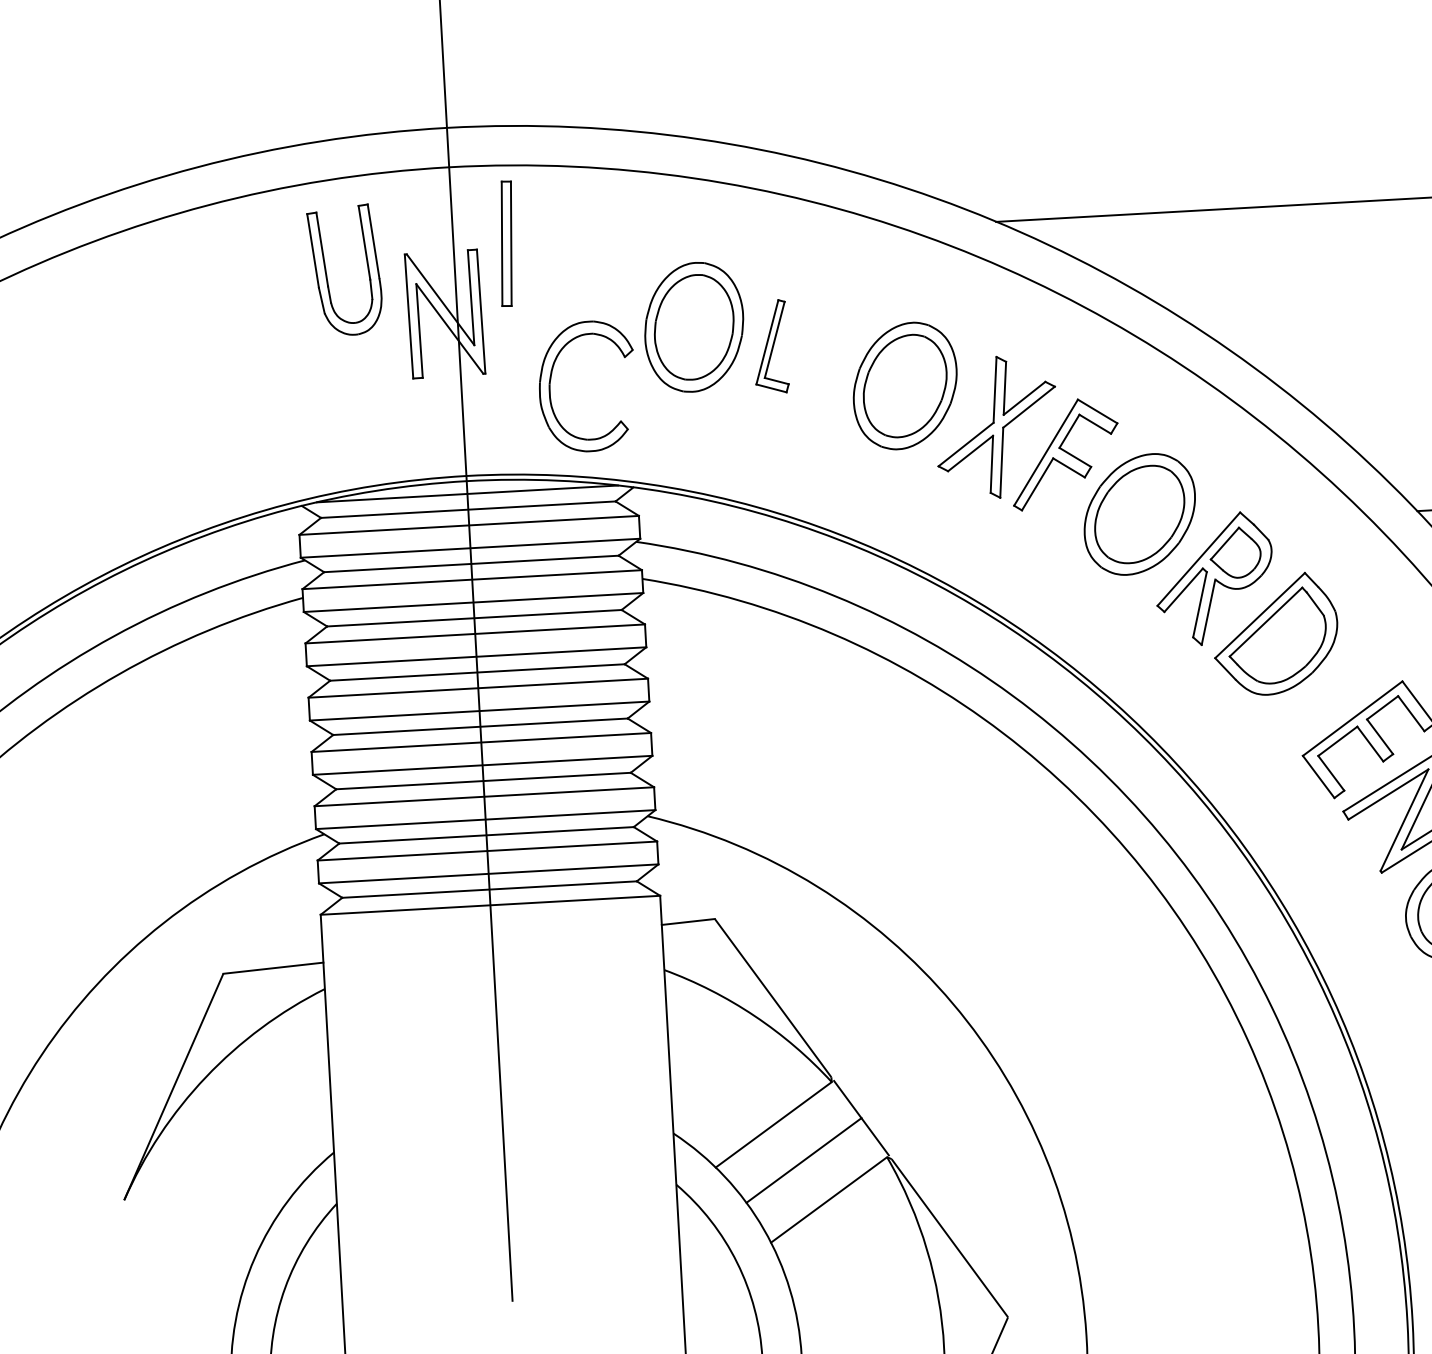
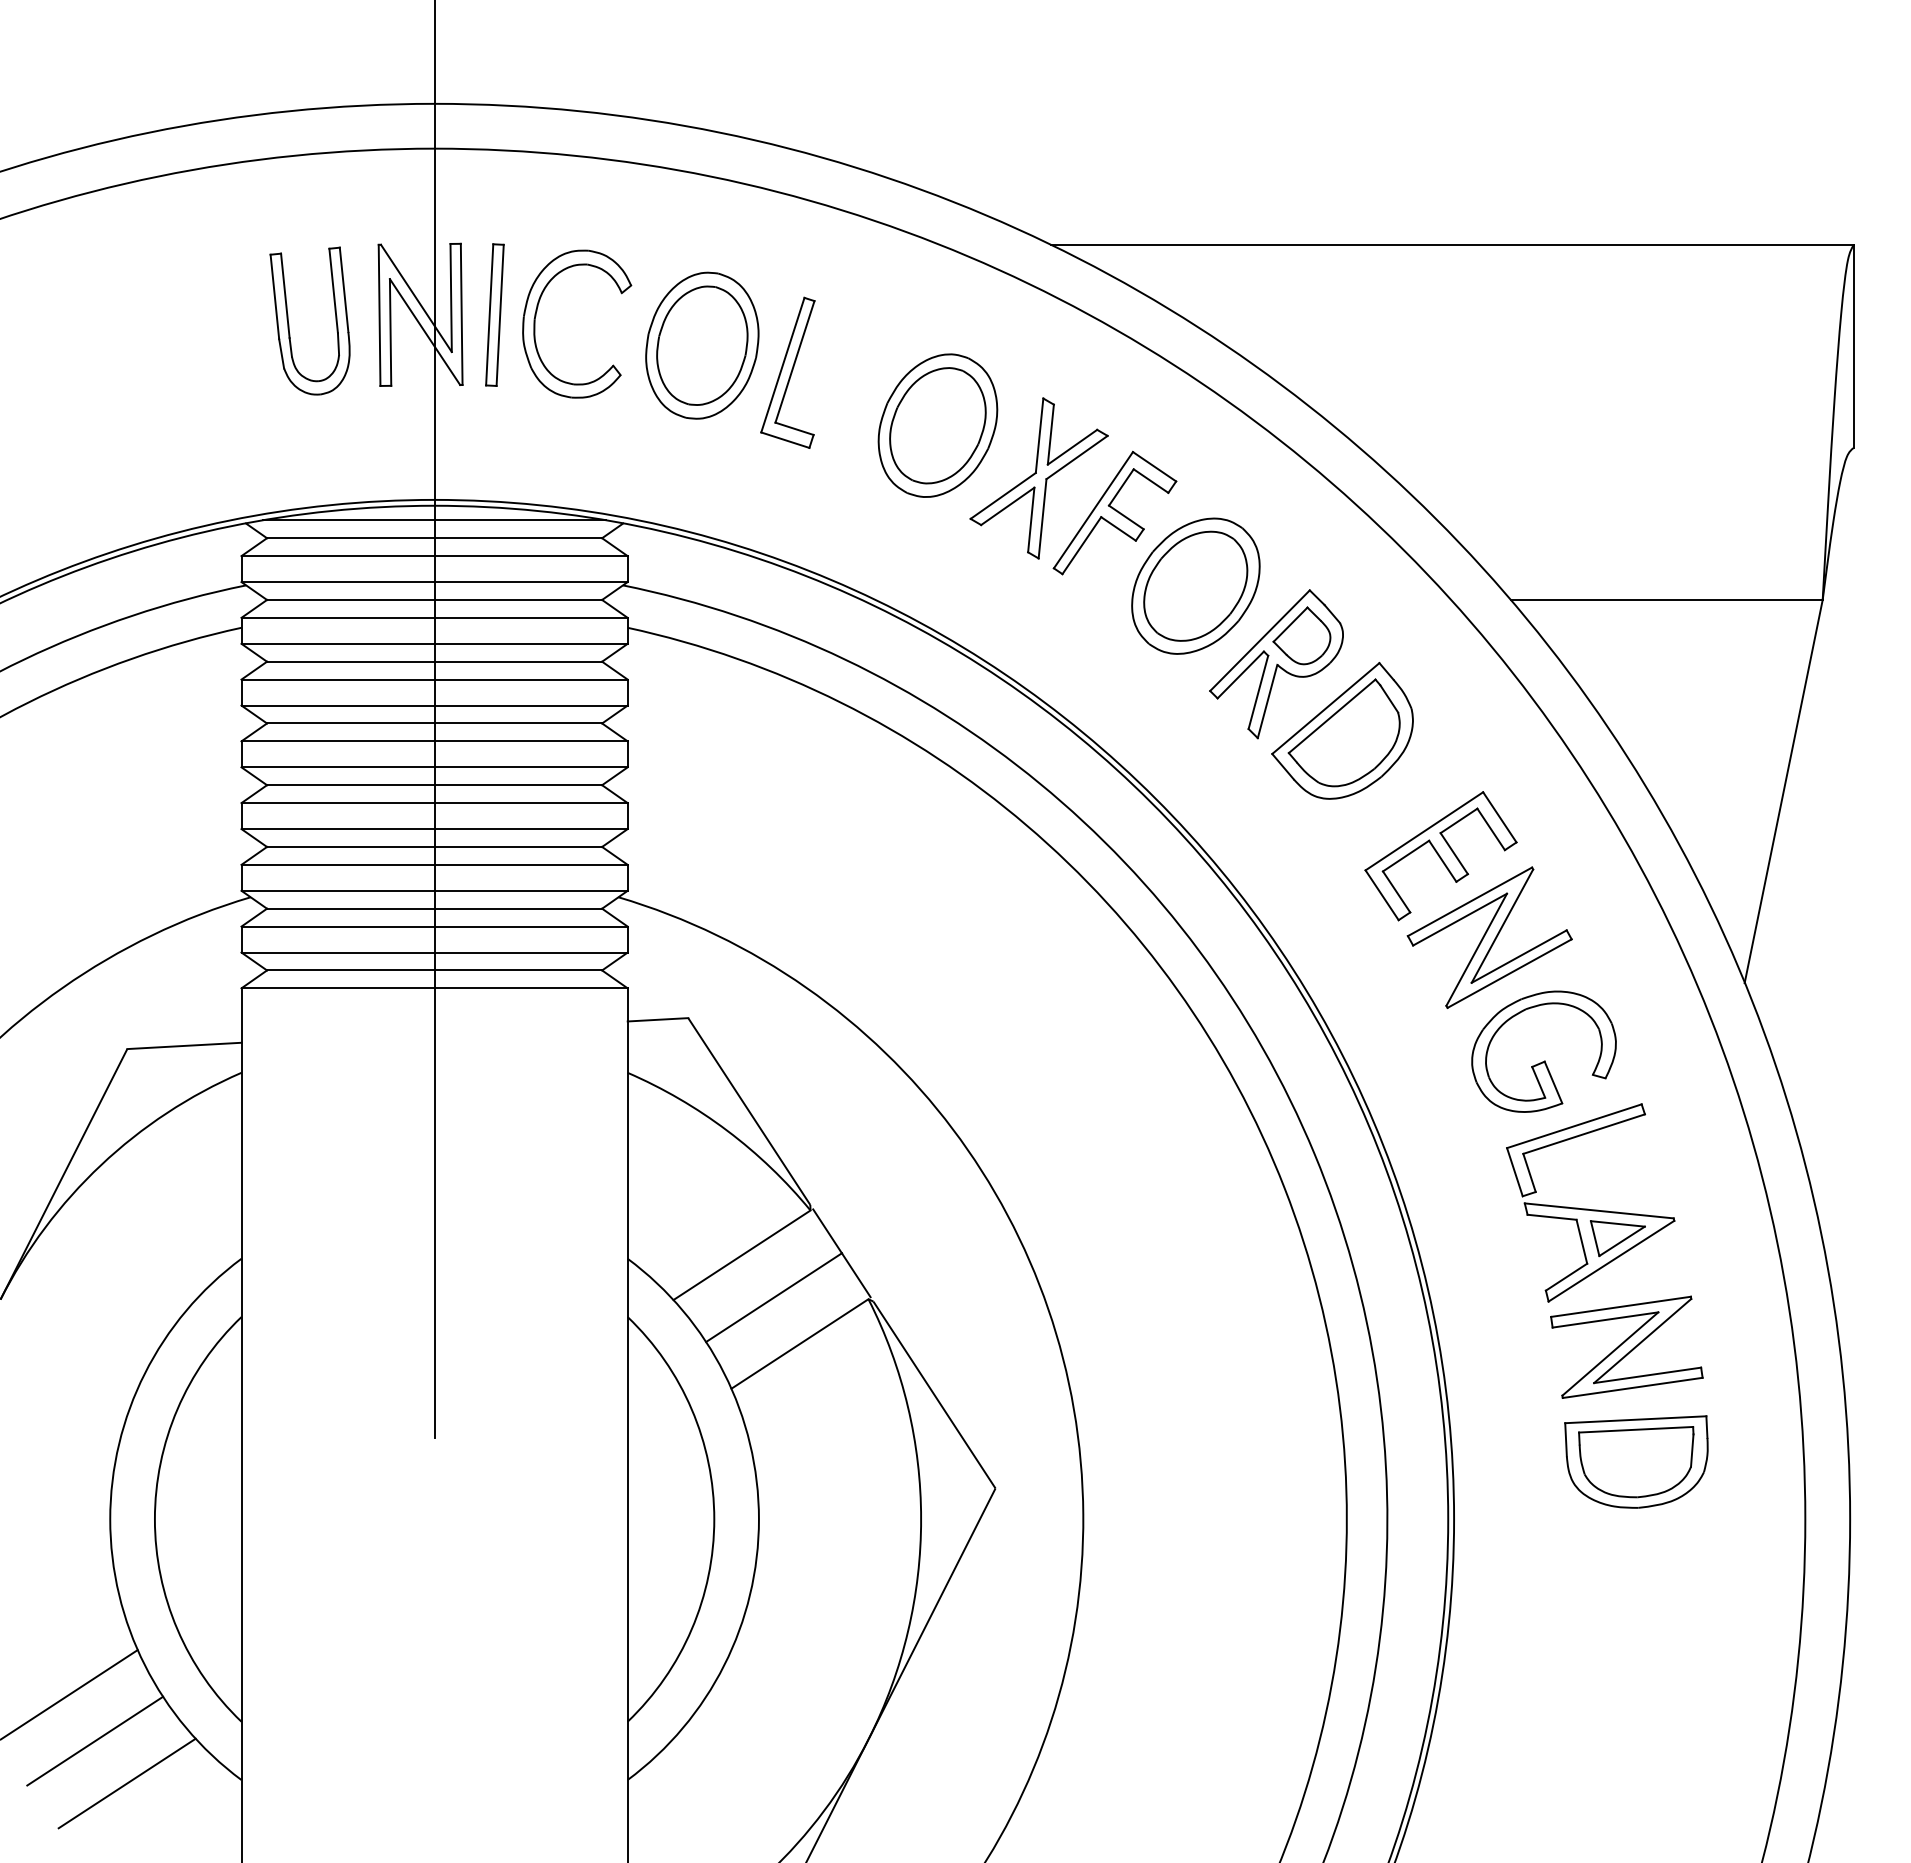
part: (506, 243) -> (494, 314), moved
part: (327, 273) -> (289, 323), moved
part: (770, 346) -> (787, 372), size x1.43
part: (551, 381) -> (536, 316), moved

